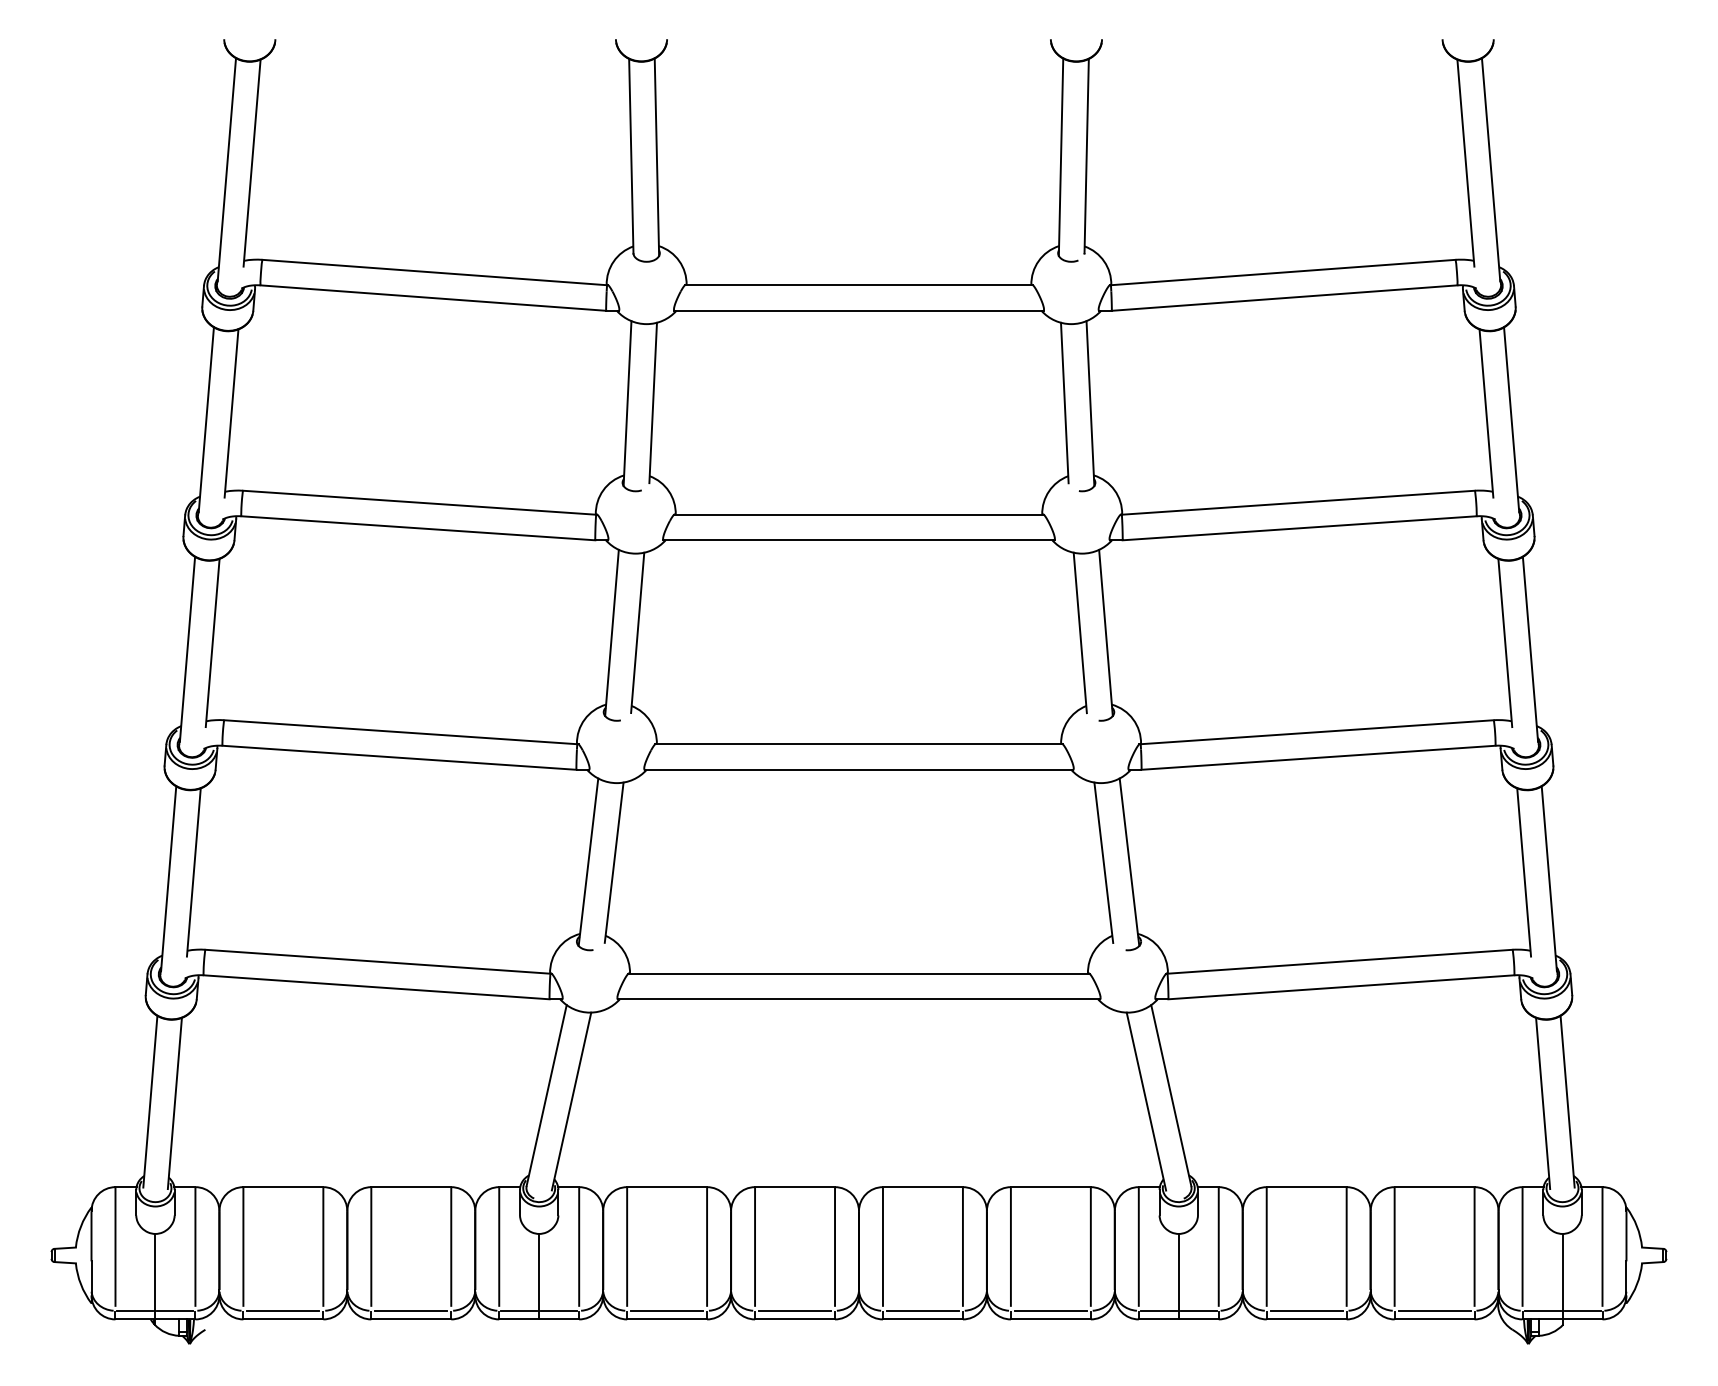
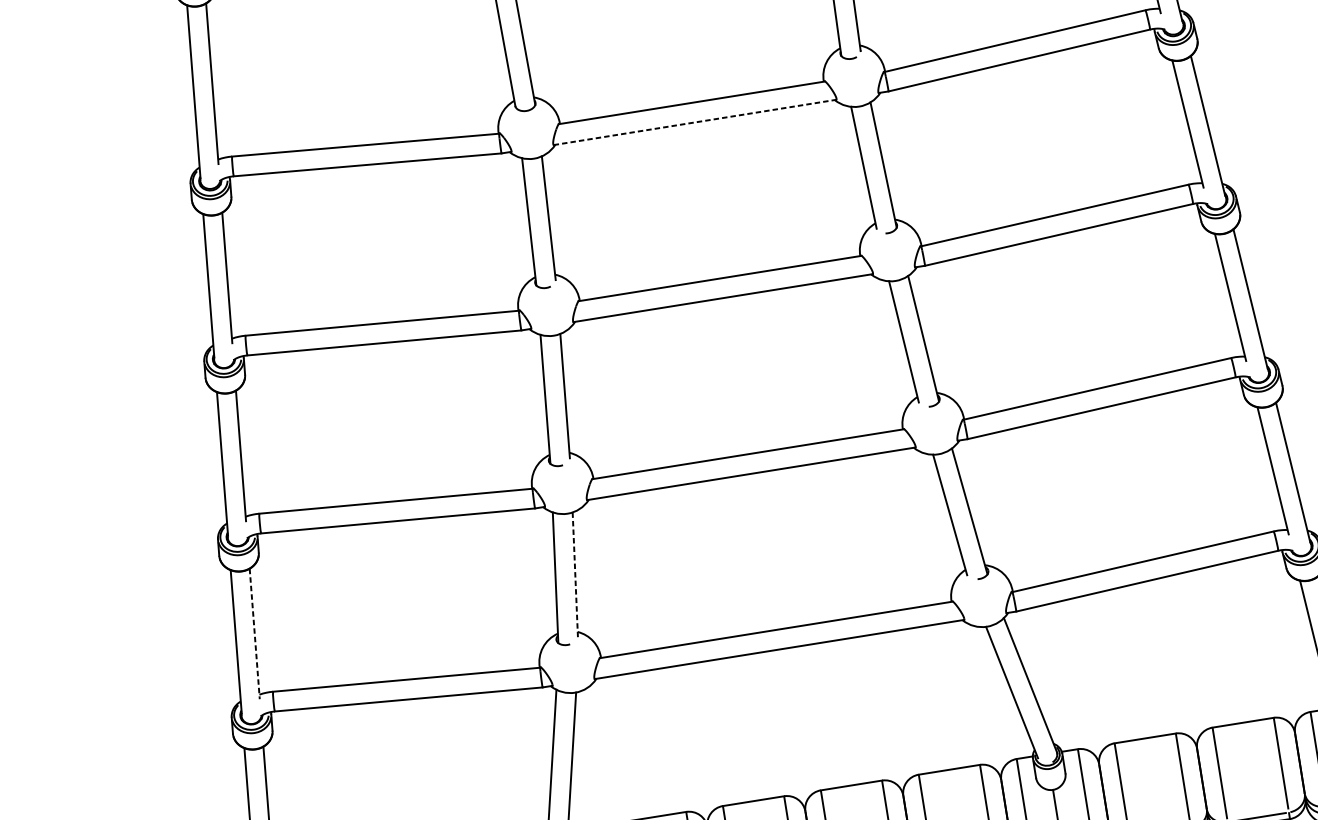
line: (858, 310) -> (694, 122), solid -> dashed
line: (614, 862) -> (575, 574), solid -> dashed
line: (193, 873) -> (254, 634), solid -> dashed

